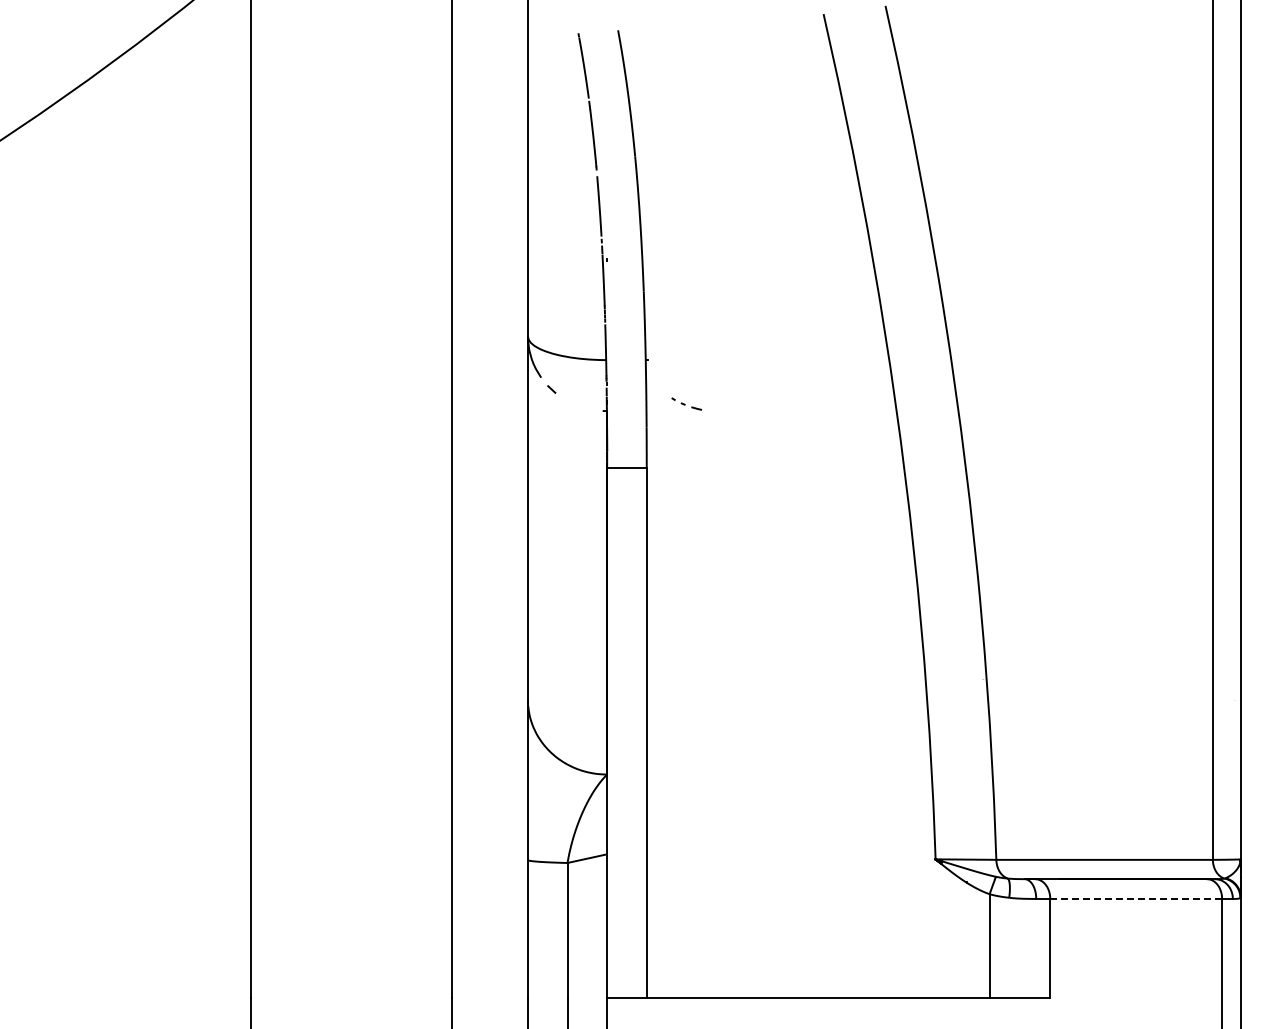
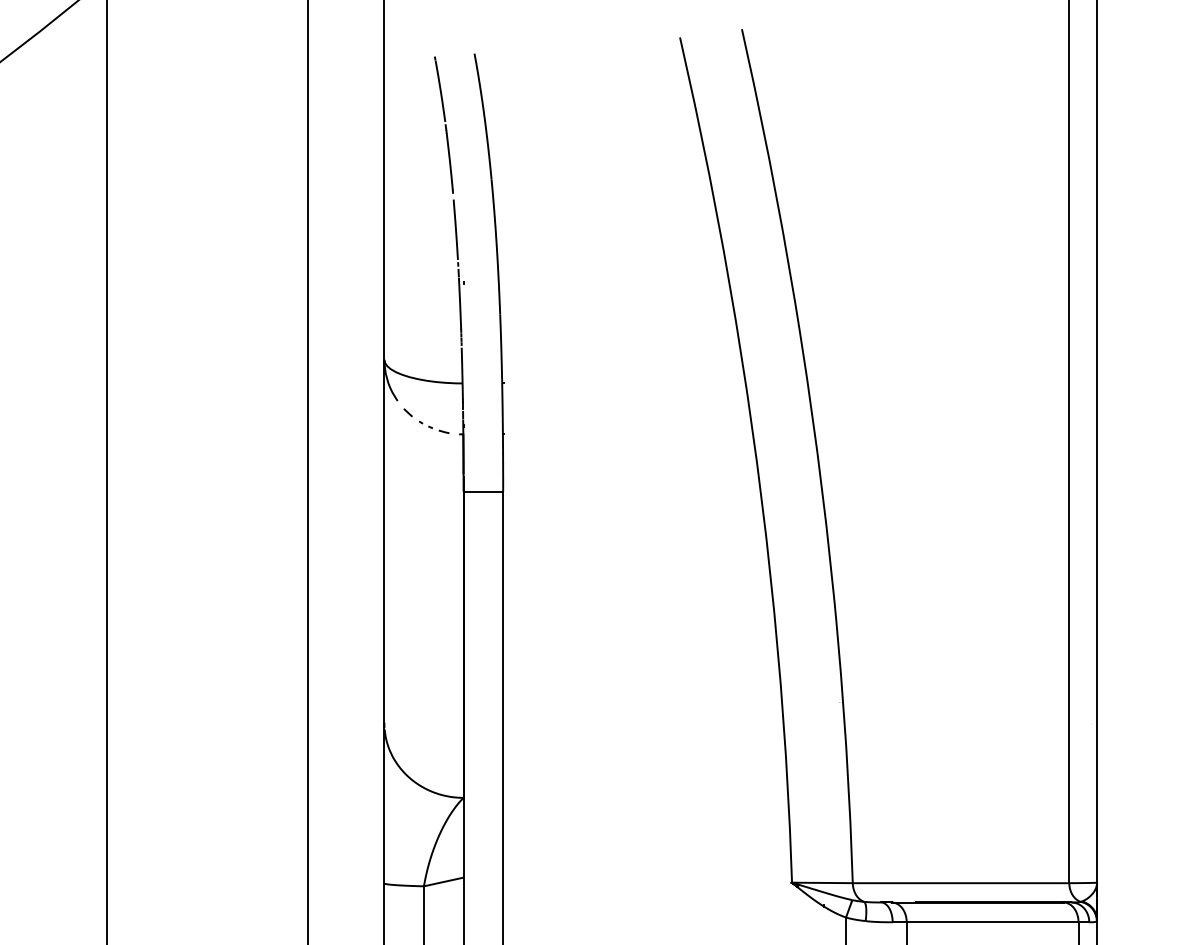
part: (686, 403) -> (433, 426), moved
line: (1136, 898) -> (992, 921), dashed -> solid

